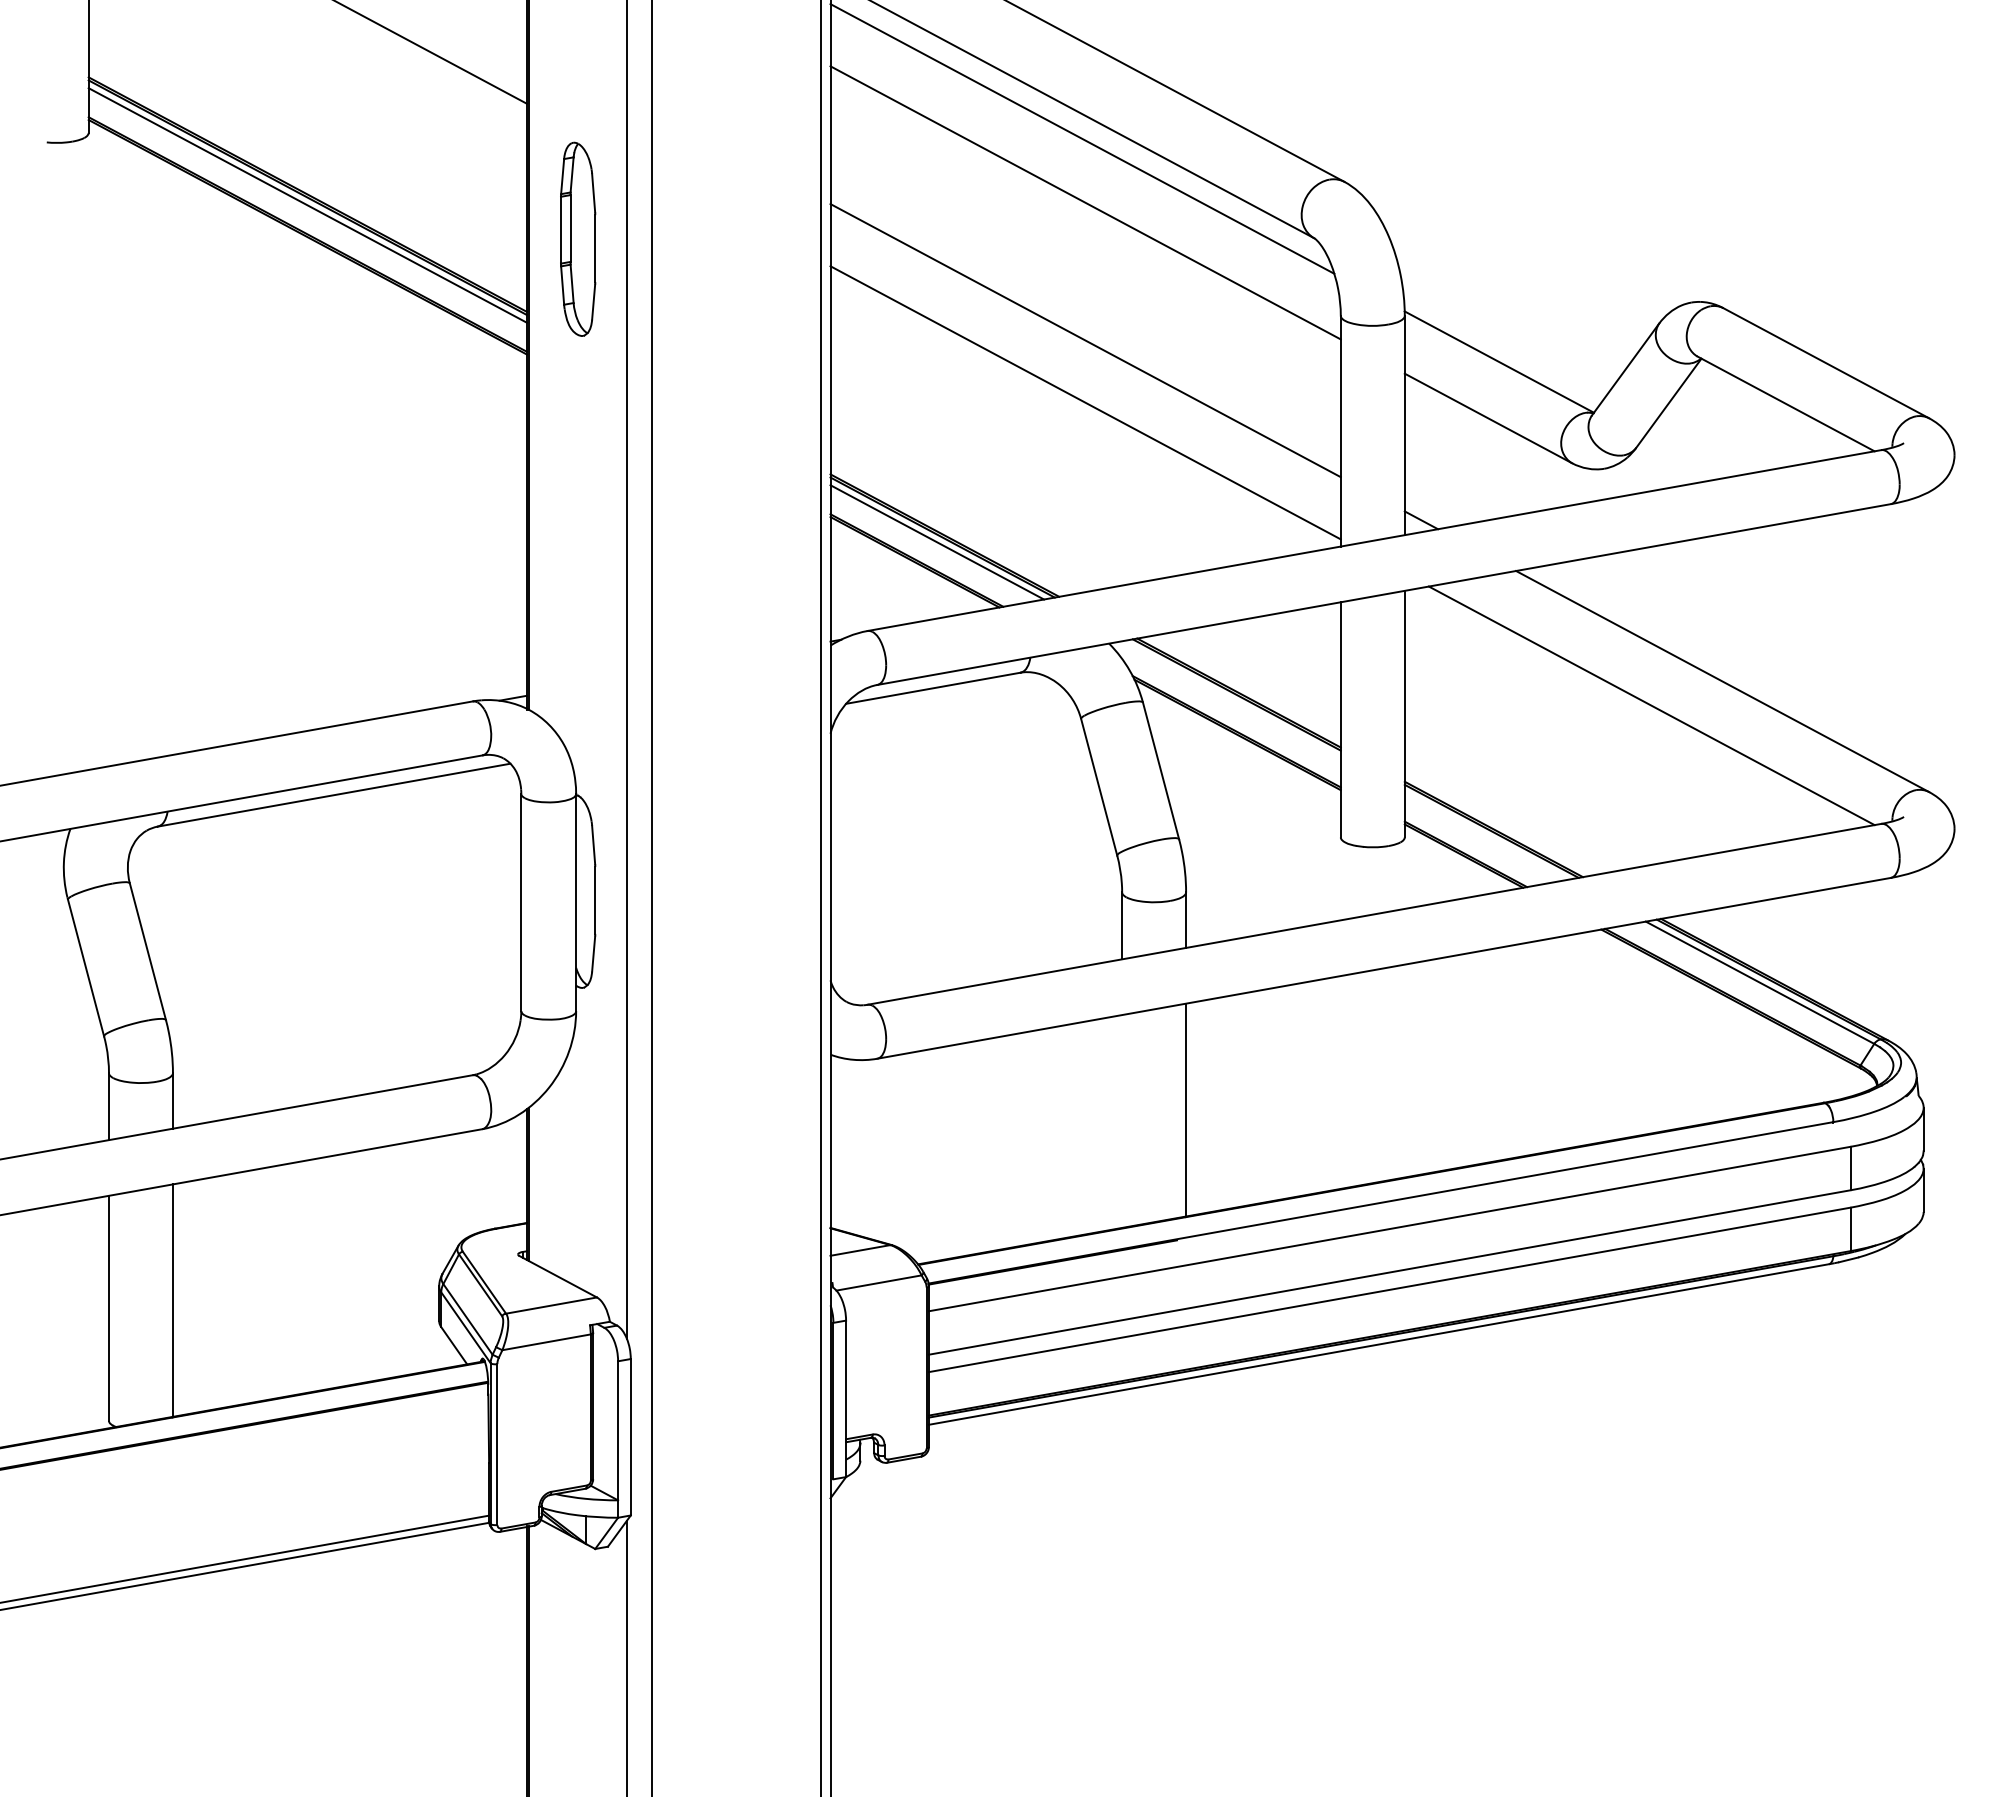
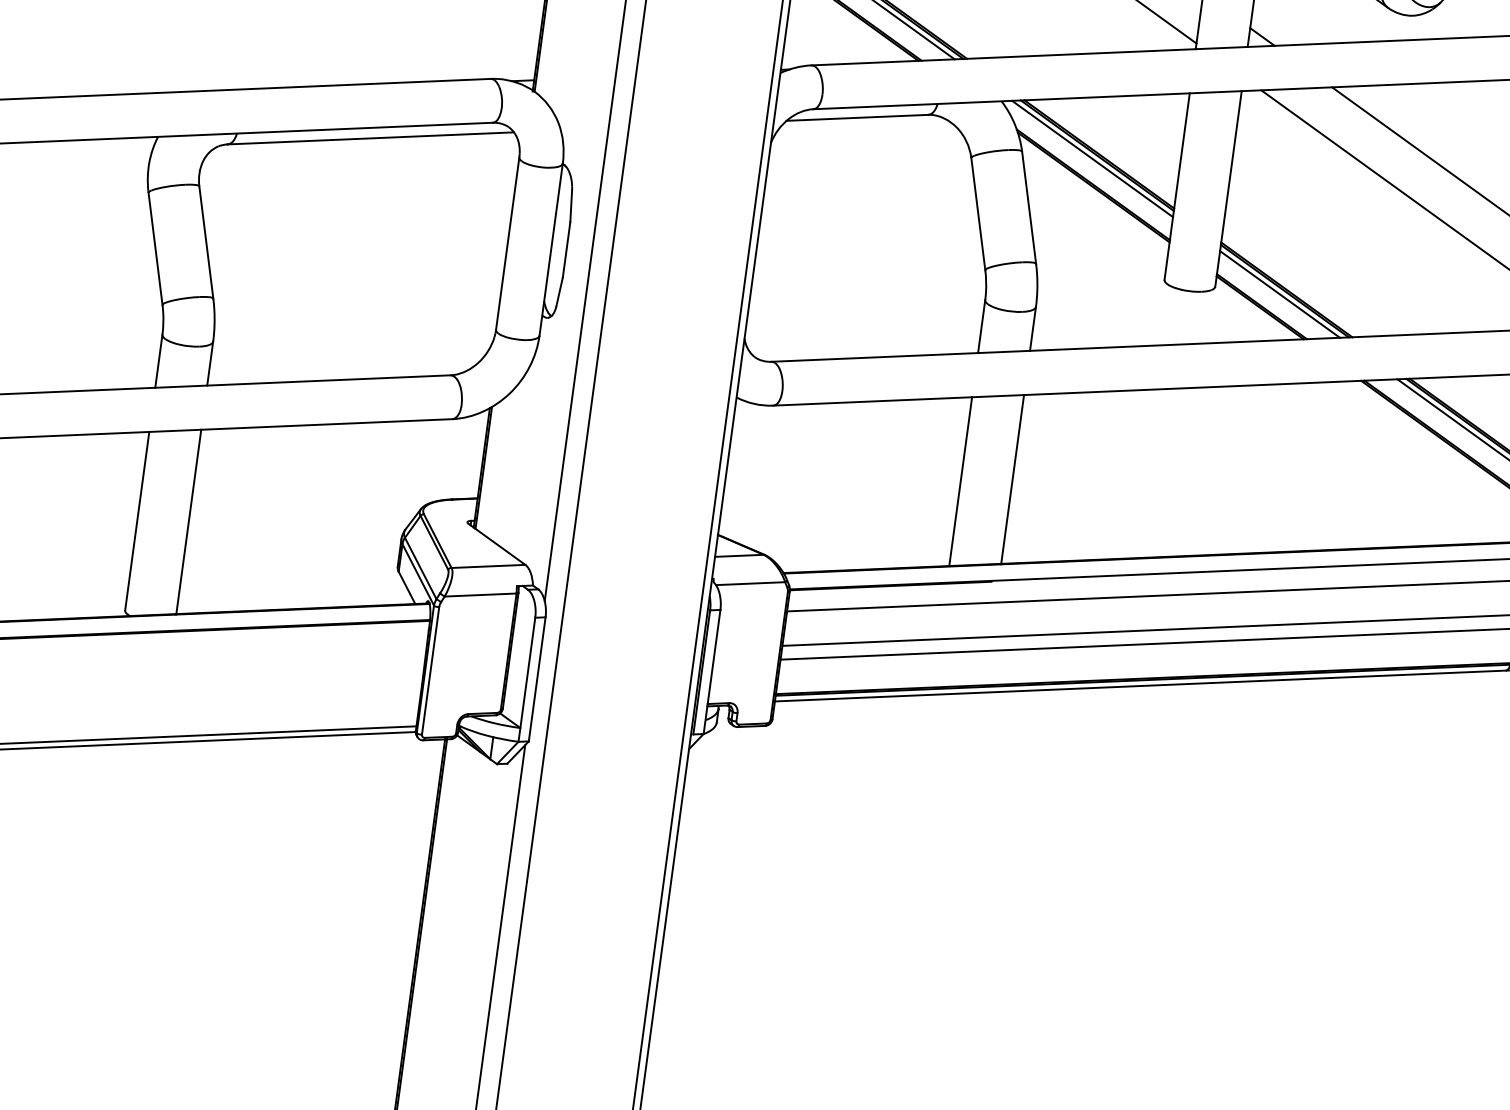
line: (1231, 699) -> (1092, 158), added
line: (1485, 835) -> (1279, 293), added
line: (1122, 1121) -> (960, 481), added

